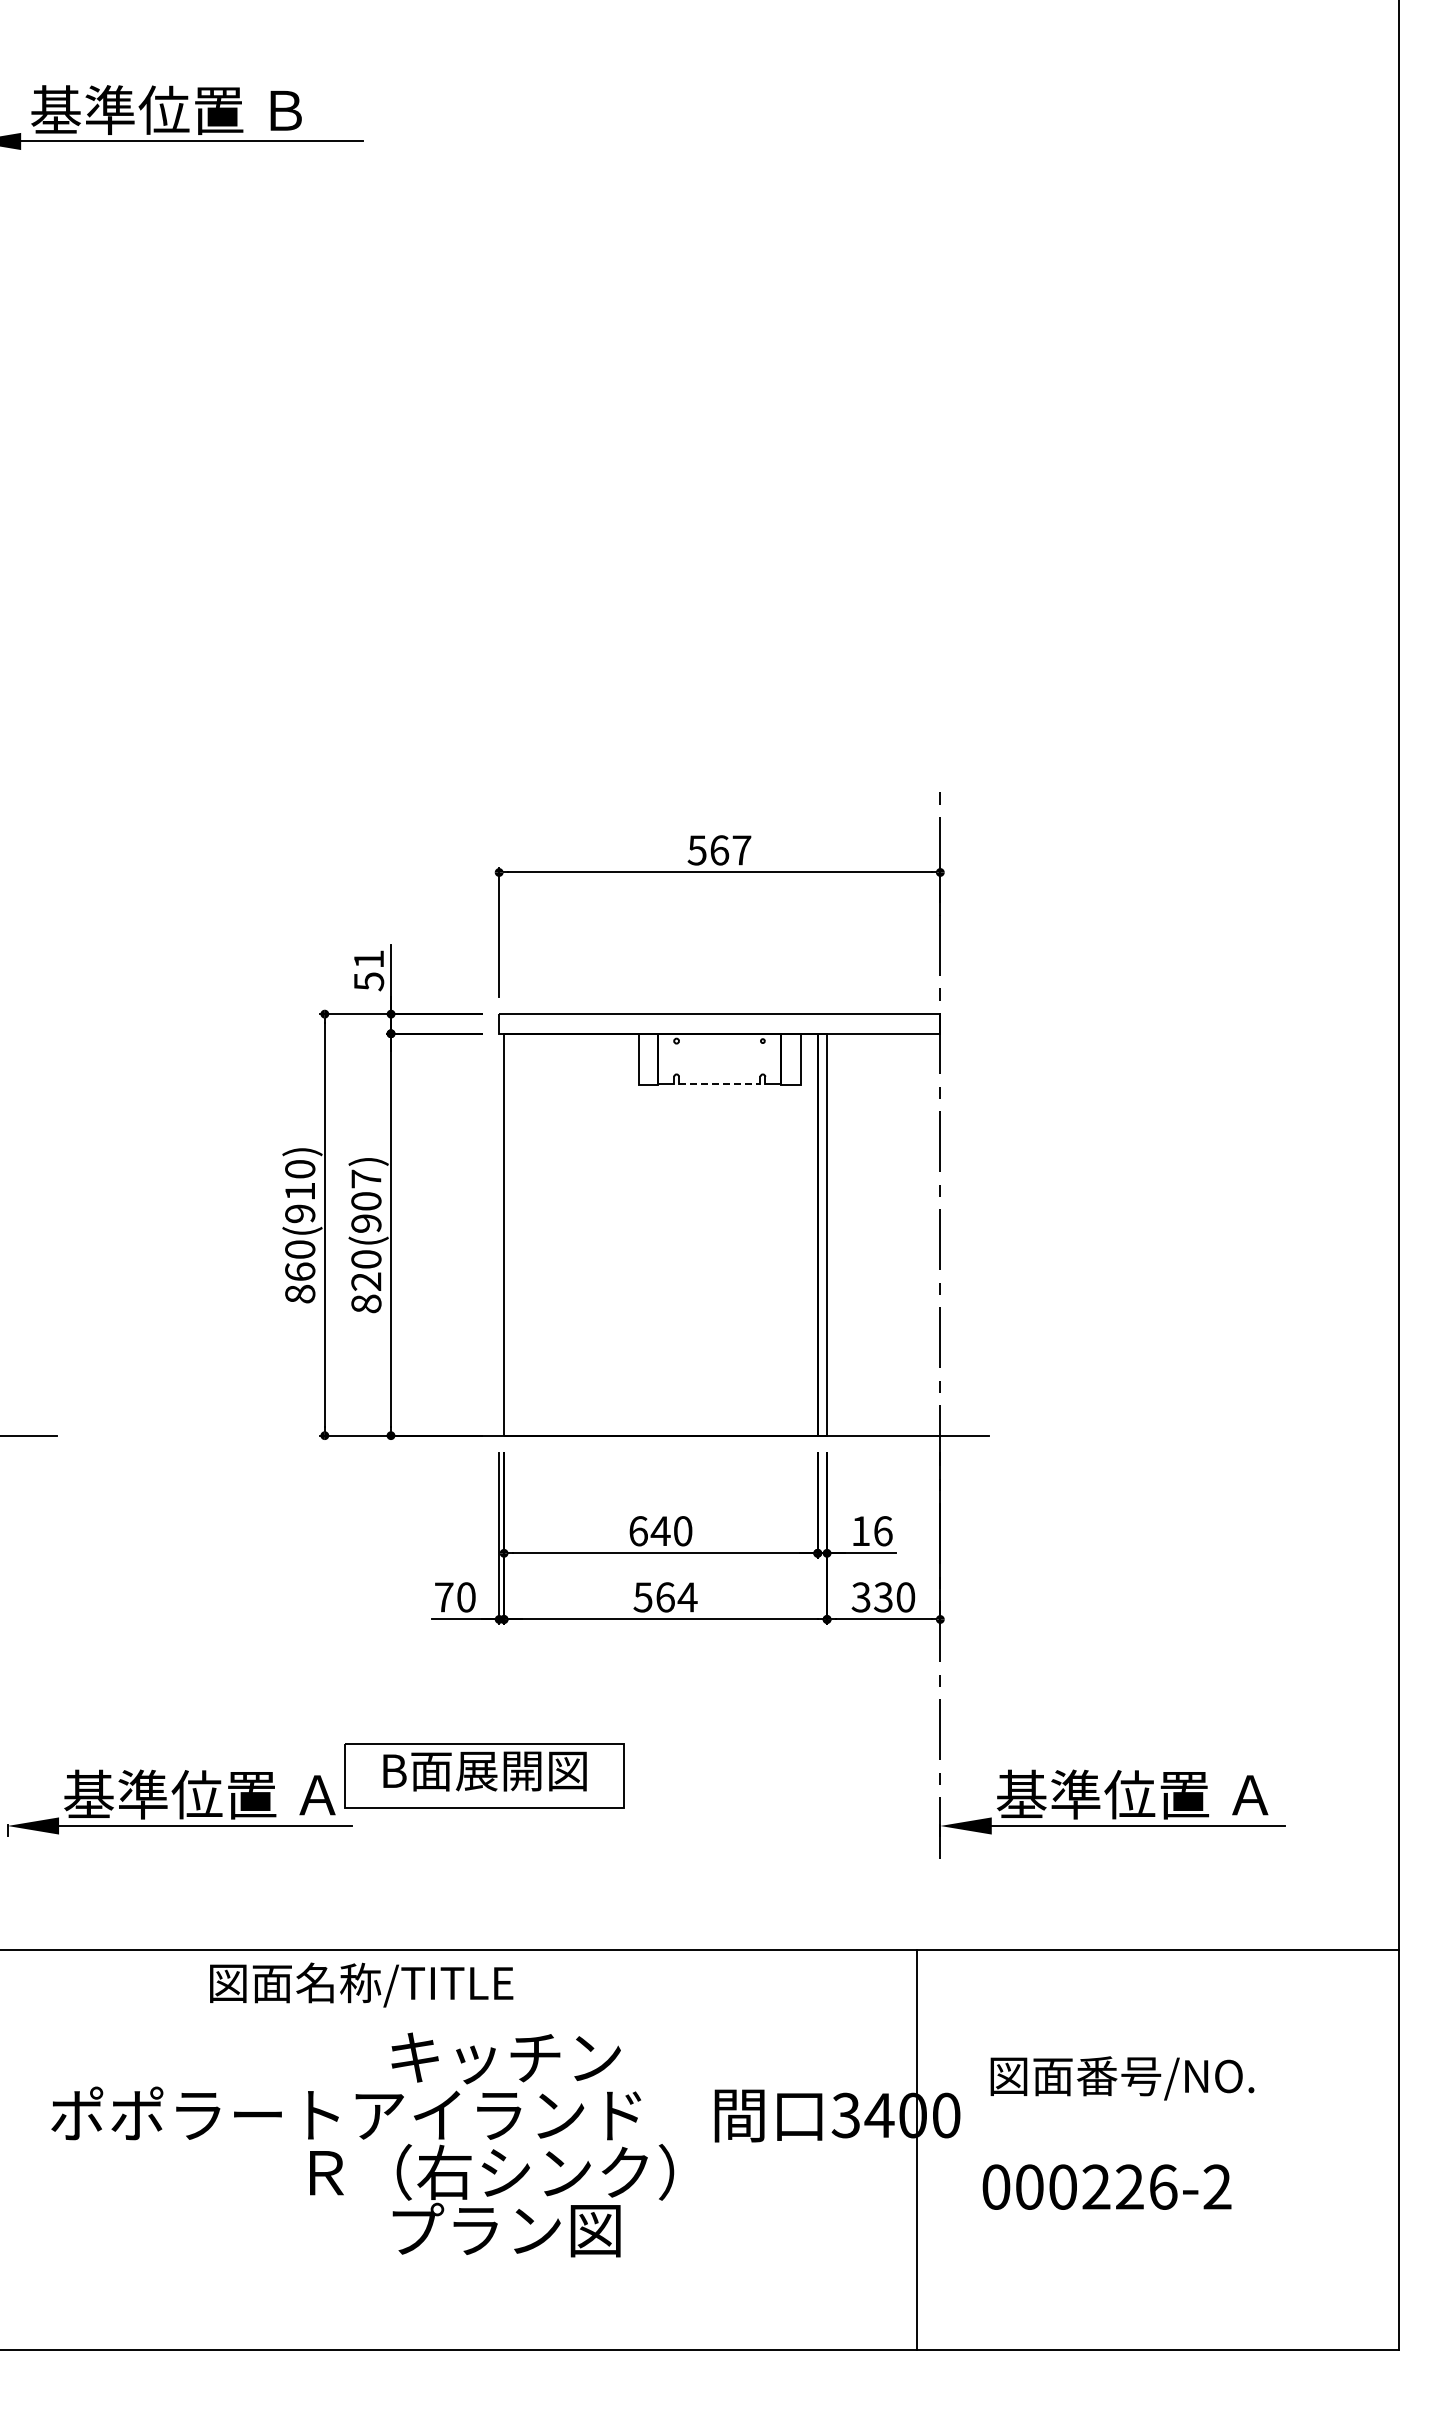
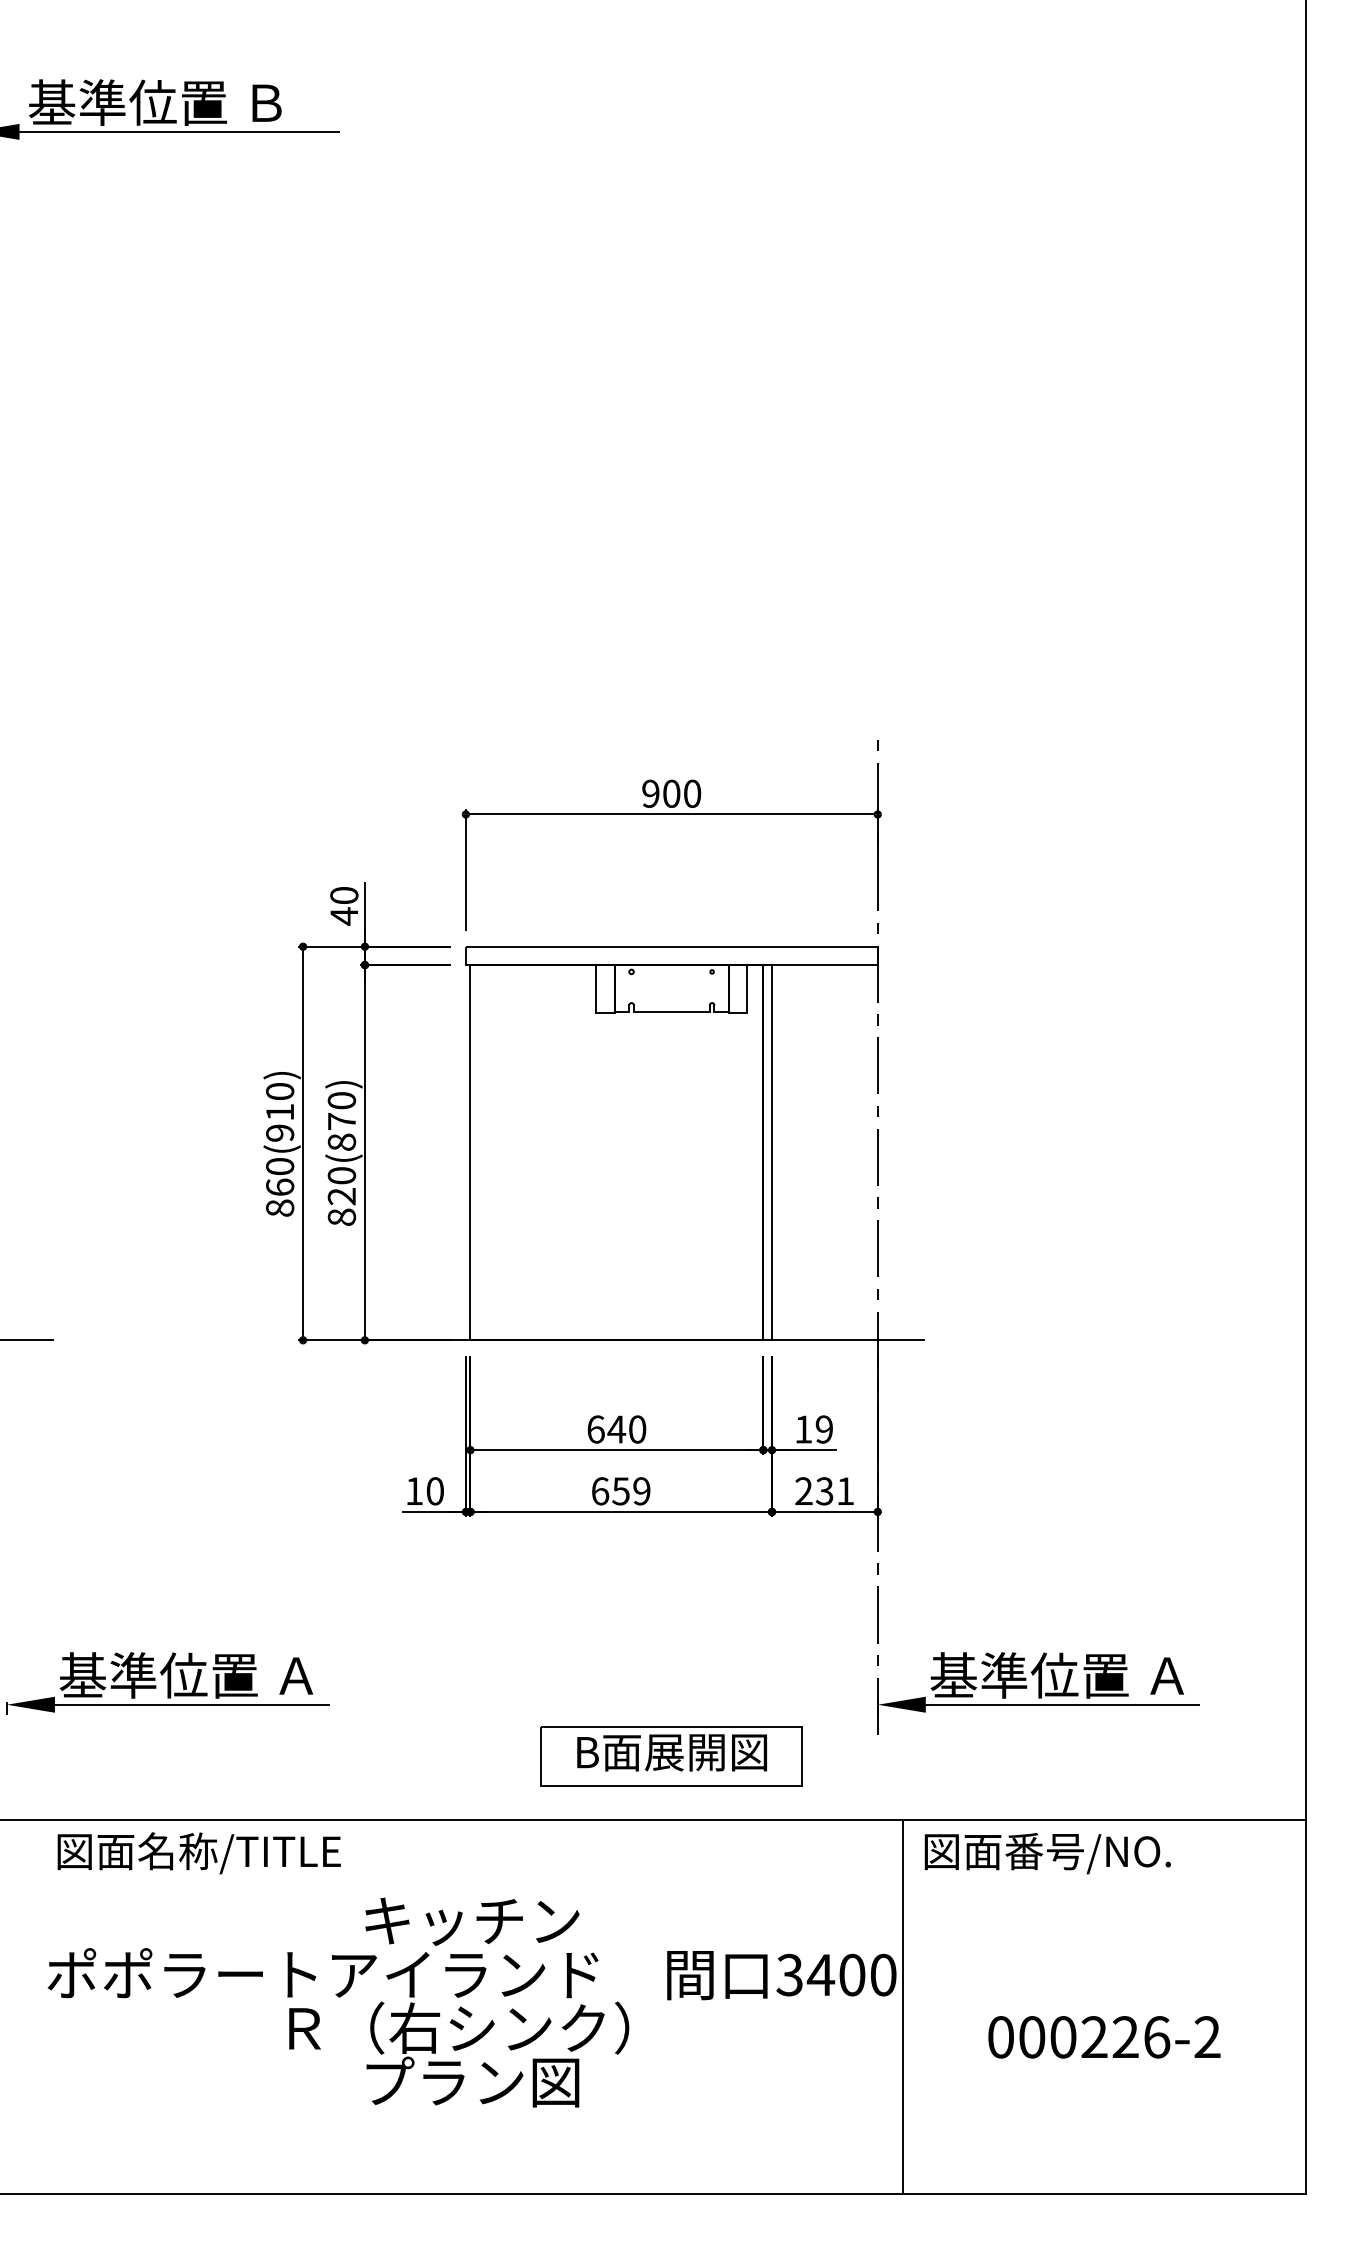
text: (719, 850) -> (671, 793), 567 -> 900
text: (368, 970) -> (343, 905), 51 -> 40
line: (719, 1084) -> (671, 1012), dashed -> solid
text: (366, 1200) -> (342, 1120), 820(907) -> 820(870)
text: (883, 1531) -> (824, 1429), 16 -> 19
text: (444, 1597) -> (414, 1491), 70 -> 10
text: (665, 1597) -> (621, 1491), 564 -> 659
text: (883, 1597) -> (824, 1491), 330 -> 231
part: (484, 1775) -> (671, 1756), moved
text: (361, 1984) -> (199, 1852), moved
text: (1122, 2078) -> (1047, 1853), moved
line: (917, 2149) -> (903, 2006), moved
text: (1106, 2186) -> (1103, 2036), moved

